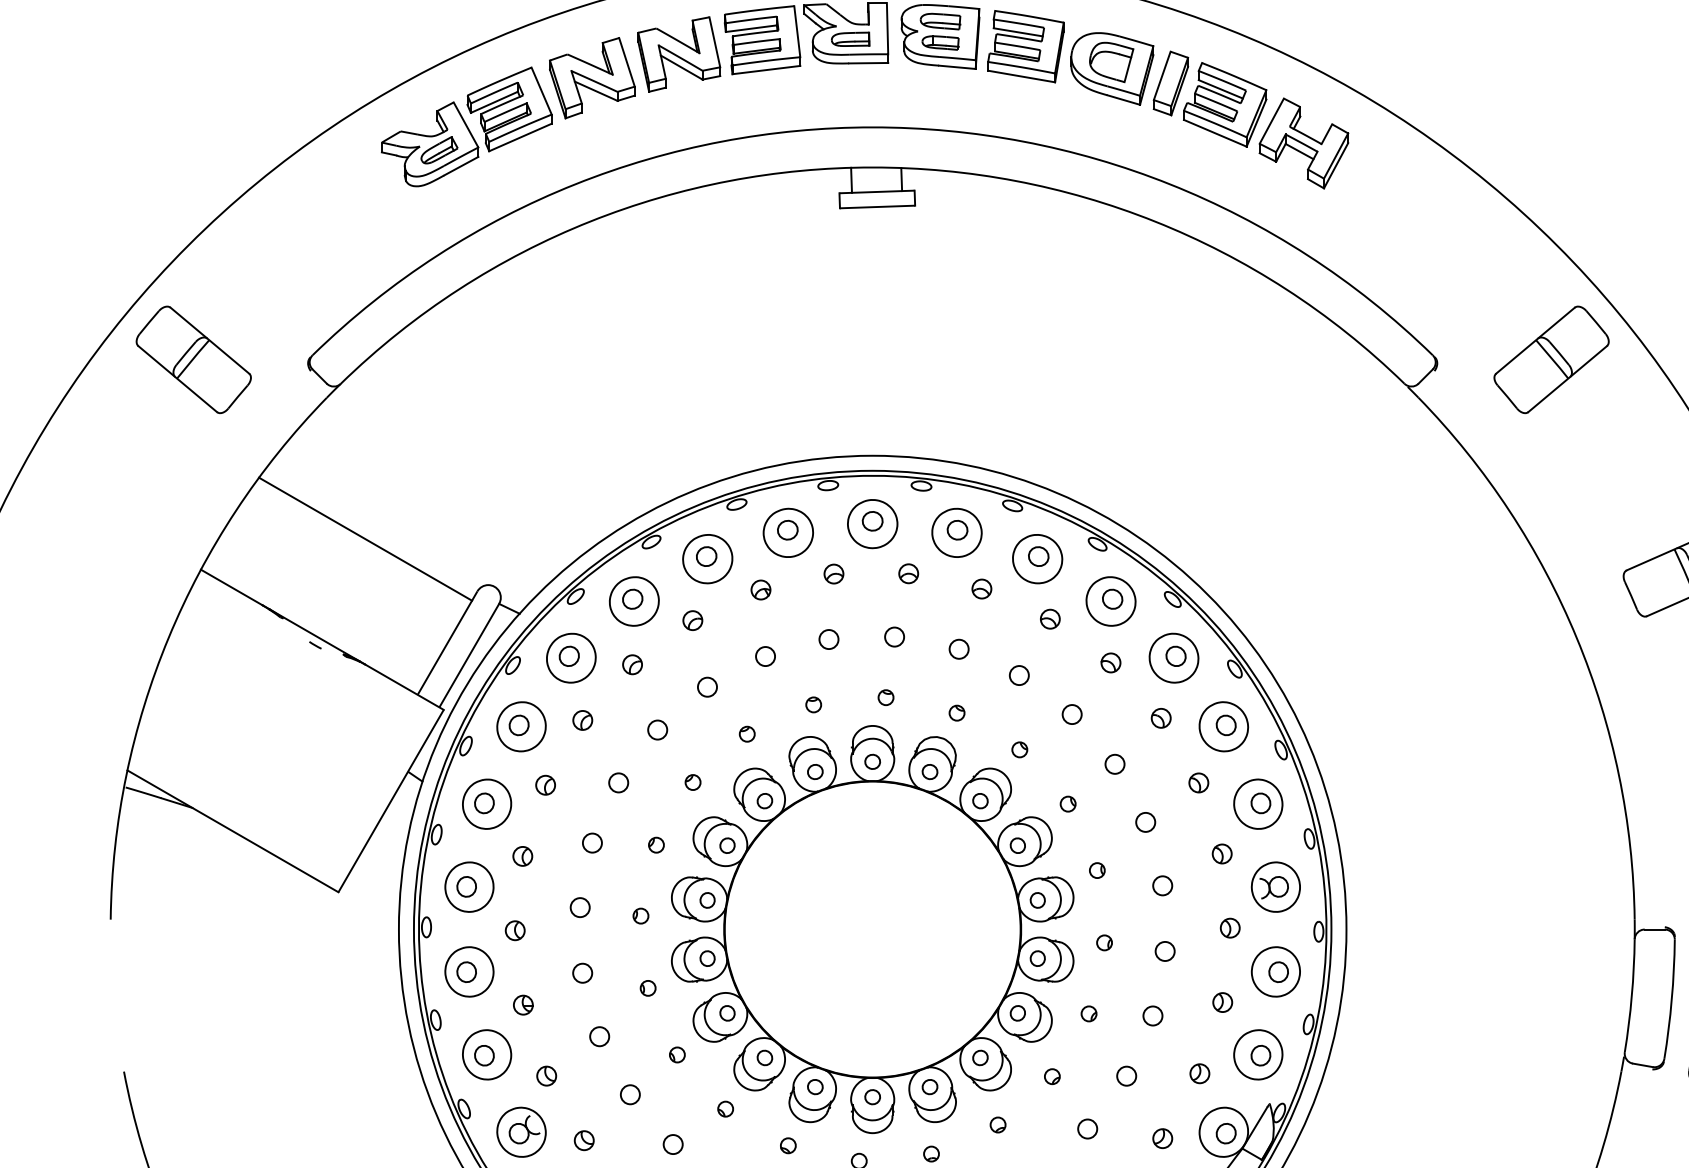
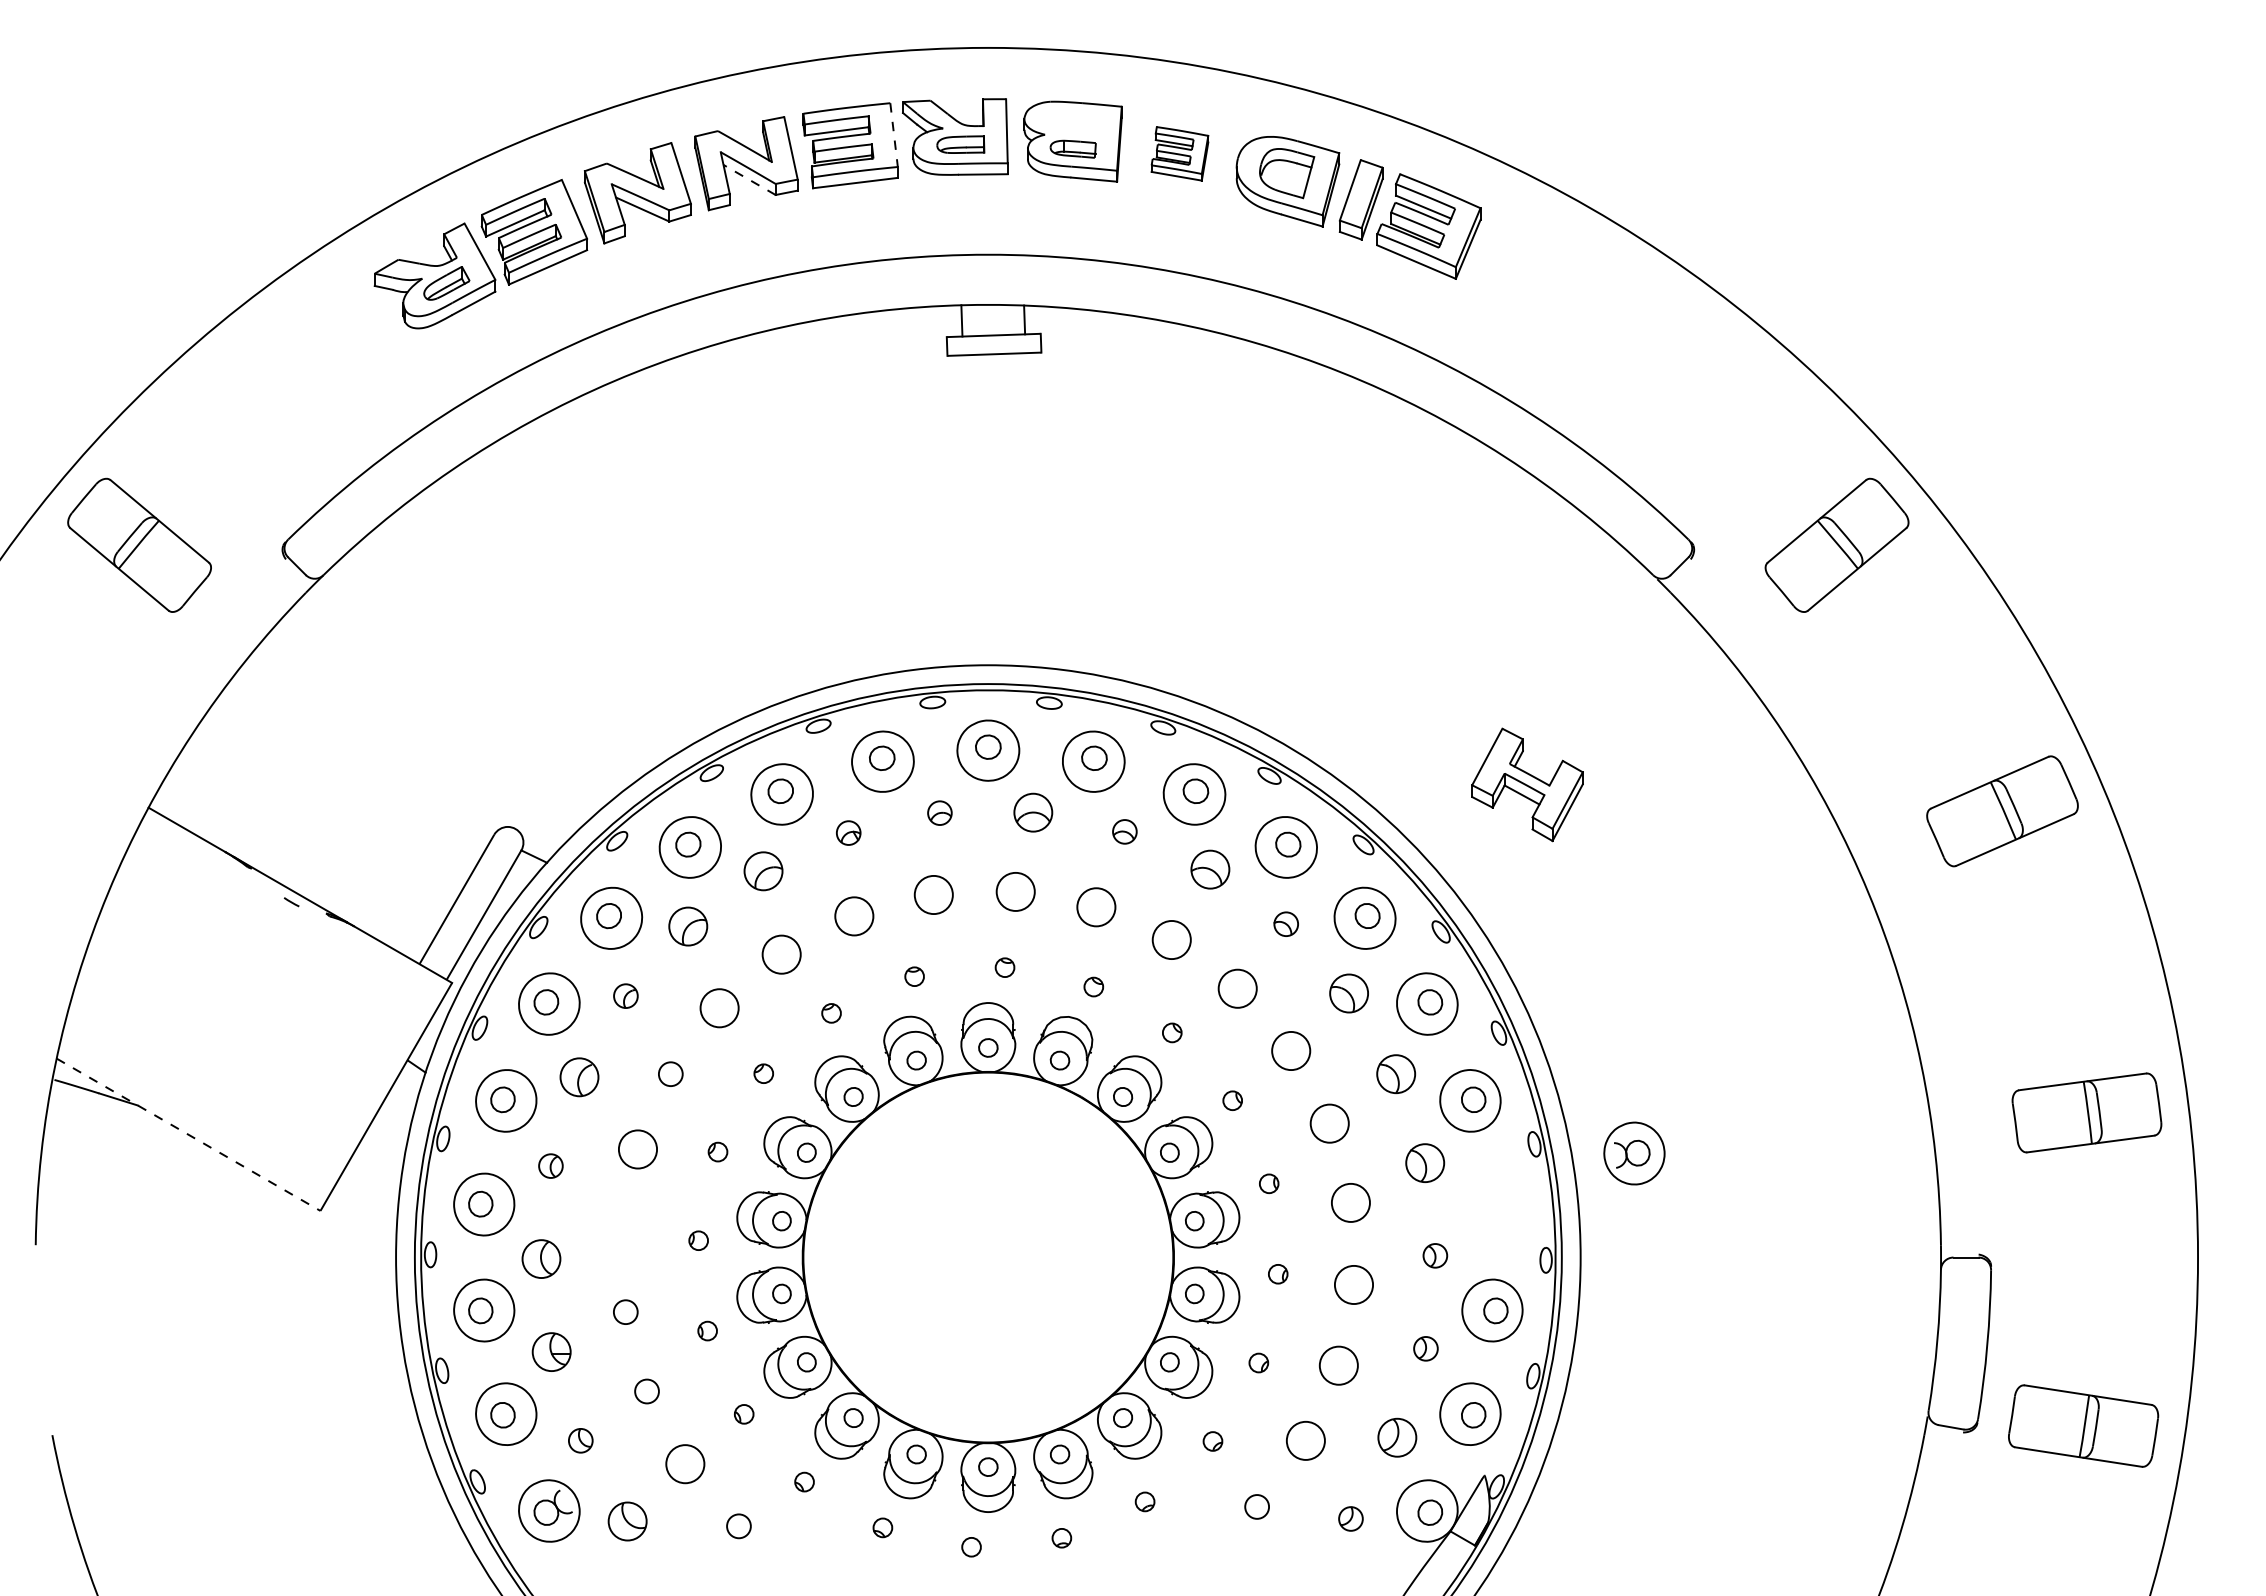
part: (940, 21) -> (1072, 122), removed
line: (797, 32) -> (894, 135), solid -> dashed
part: (1025, 46) -> (1179, 153), size x0.6
line: (681, 67) -> (749, 179), solid -> dashed
part: (1303, 143) -> (1527, 784), moved
line: (365, 539) -> (354, 769), removed
part: (908, 573) -> (1033, 812), size x1.6
part: (1050, 619) -> (1210, 869), size x1.6
part: (692, 620) -> (763, 871), size x1.6
circle: (894, 636) -> (1015, 891), size x1.6
circle: (828, 639) -> (933, 894), size x1.6
circle: (959, 648) -> (1096, 906), size x1.6
circle: (765, 655) -> (854, 915), size x1.6
part: (632, 664) -> (687, 926), size x1.6
circle: (1019, 675) -> (1171, 939), size x1.6
circle: (707, 687) -> (781, 954), size x1.6
circle: (1071, 714) -> (1237, 988), size x1.6
part: (1160, 718) -> (1348, 993), size x1.6
circle: (657, 729) -> (719, 1007), size x1.6
circle: (1115, 763) -> (1291, 1050), size x1.6
part: (1198, 783) -> (1395, 1074), size x1.6
part: (545, 784) -> (579, 1076), size x1.6
circle: (1145, 822) -> (1329, 1123), size x1.6
line: (233, 831) -> (189, 1135), solid -> dashed
circle: (592, 843) -> (637, 1149), size x1.6
part: (1222, 853) -> (1425, 1162), size x1.6
circle: (1162, 885) -> (1350, 1202), size x1.6
part: (1275, 887) -> (1634, 1153), moved
circle: (580, 907) -> (622, 1229), removed
part: (515, 930) -> (541, 1258), size x1.6
circle: (1164, 951) -> (1353, 1284), size x1.6
part: (523, 1004) -> (551, 1351), size x1.6
circle: (1152, 1015) -> (1338, 1365), size x1.6
part: (1199, 1073) -> (1397, 1437), size x1.6
circle: (1126, 1075) -> (1305, 1440), size x1.6
circle: (630, 1094) -> (685, 1463), size x1.6
part: (584, 1140) -> (627, 1521), size x1.6

